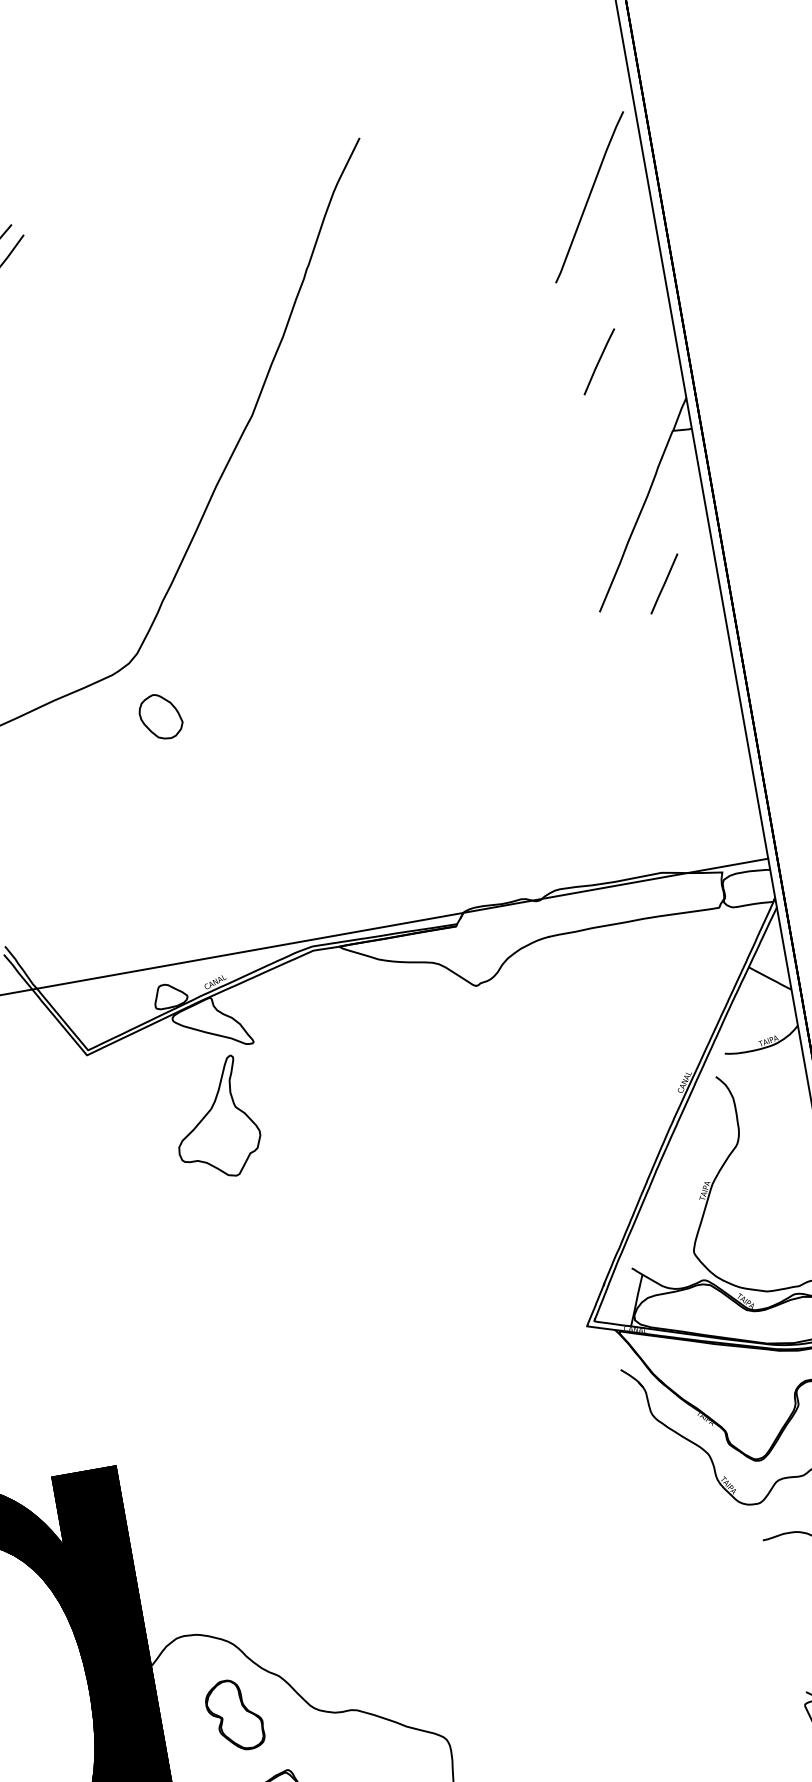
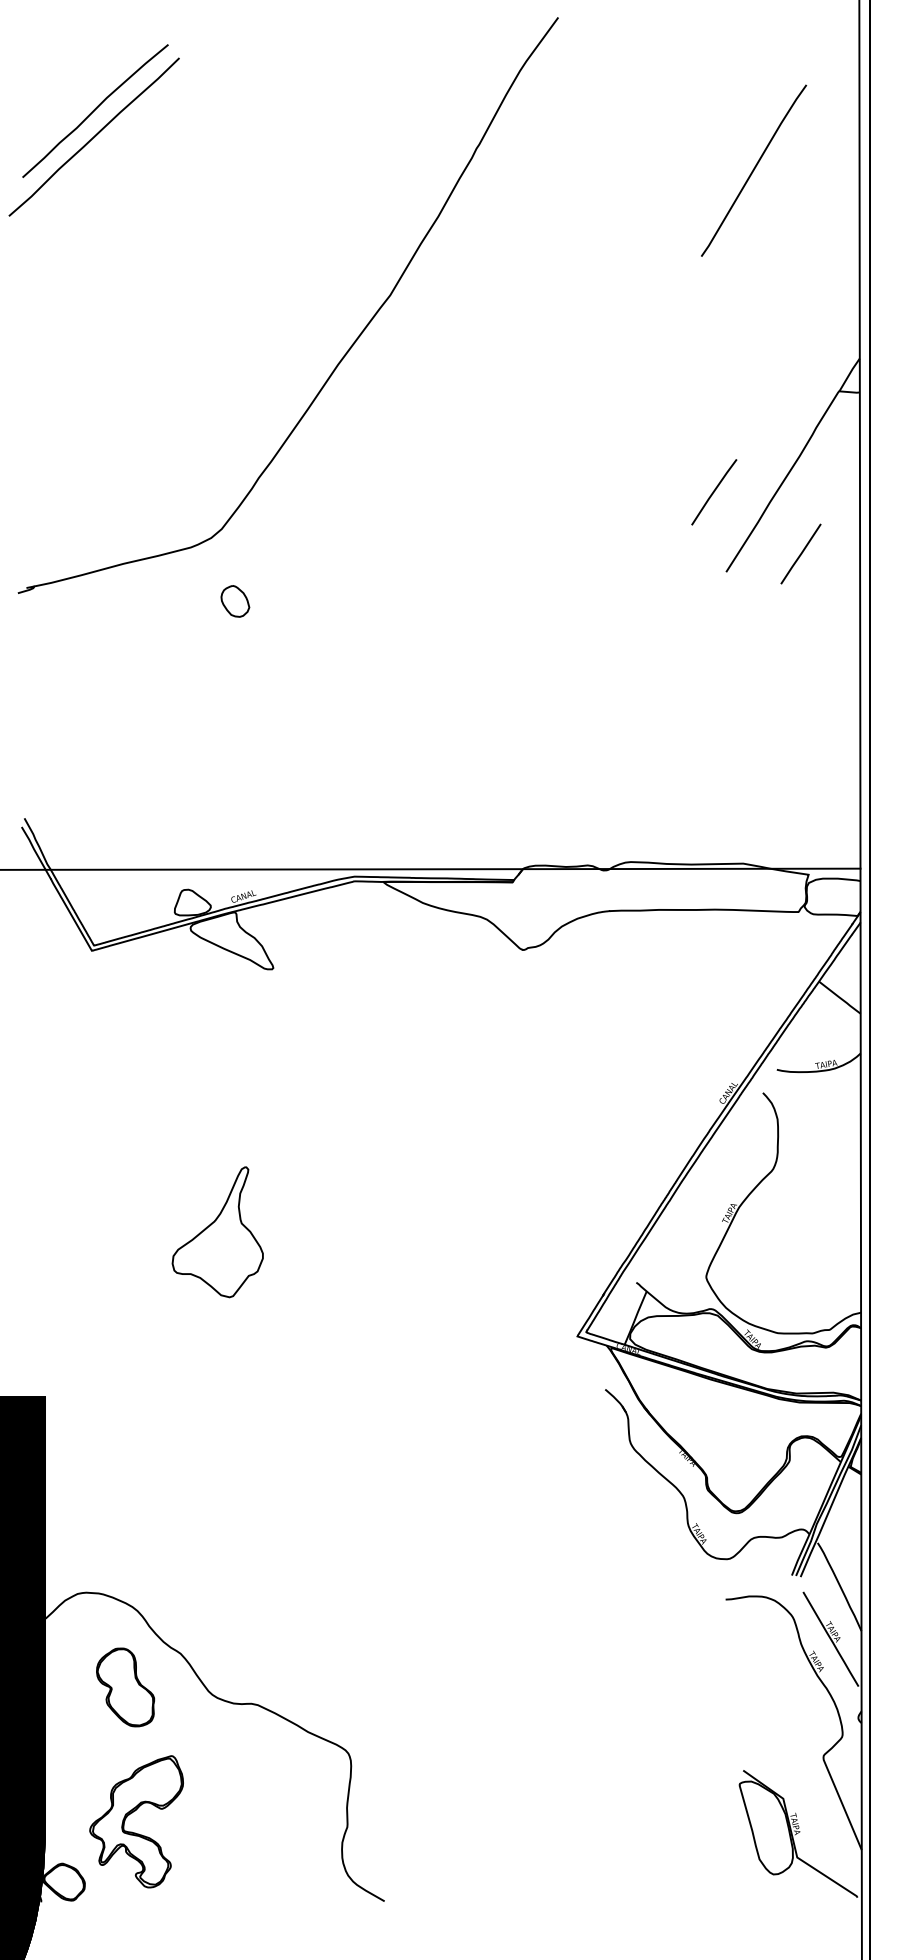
line: (590, 196) -> (754, 170), moved
line: (599, 362) -> (714, 492), moved
part: (161, 716) -> (235, 601), size x0.62
part: (215, 1119) -> (217, 1232), moved

